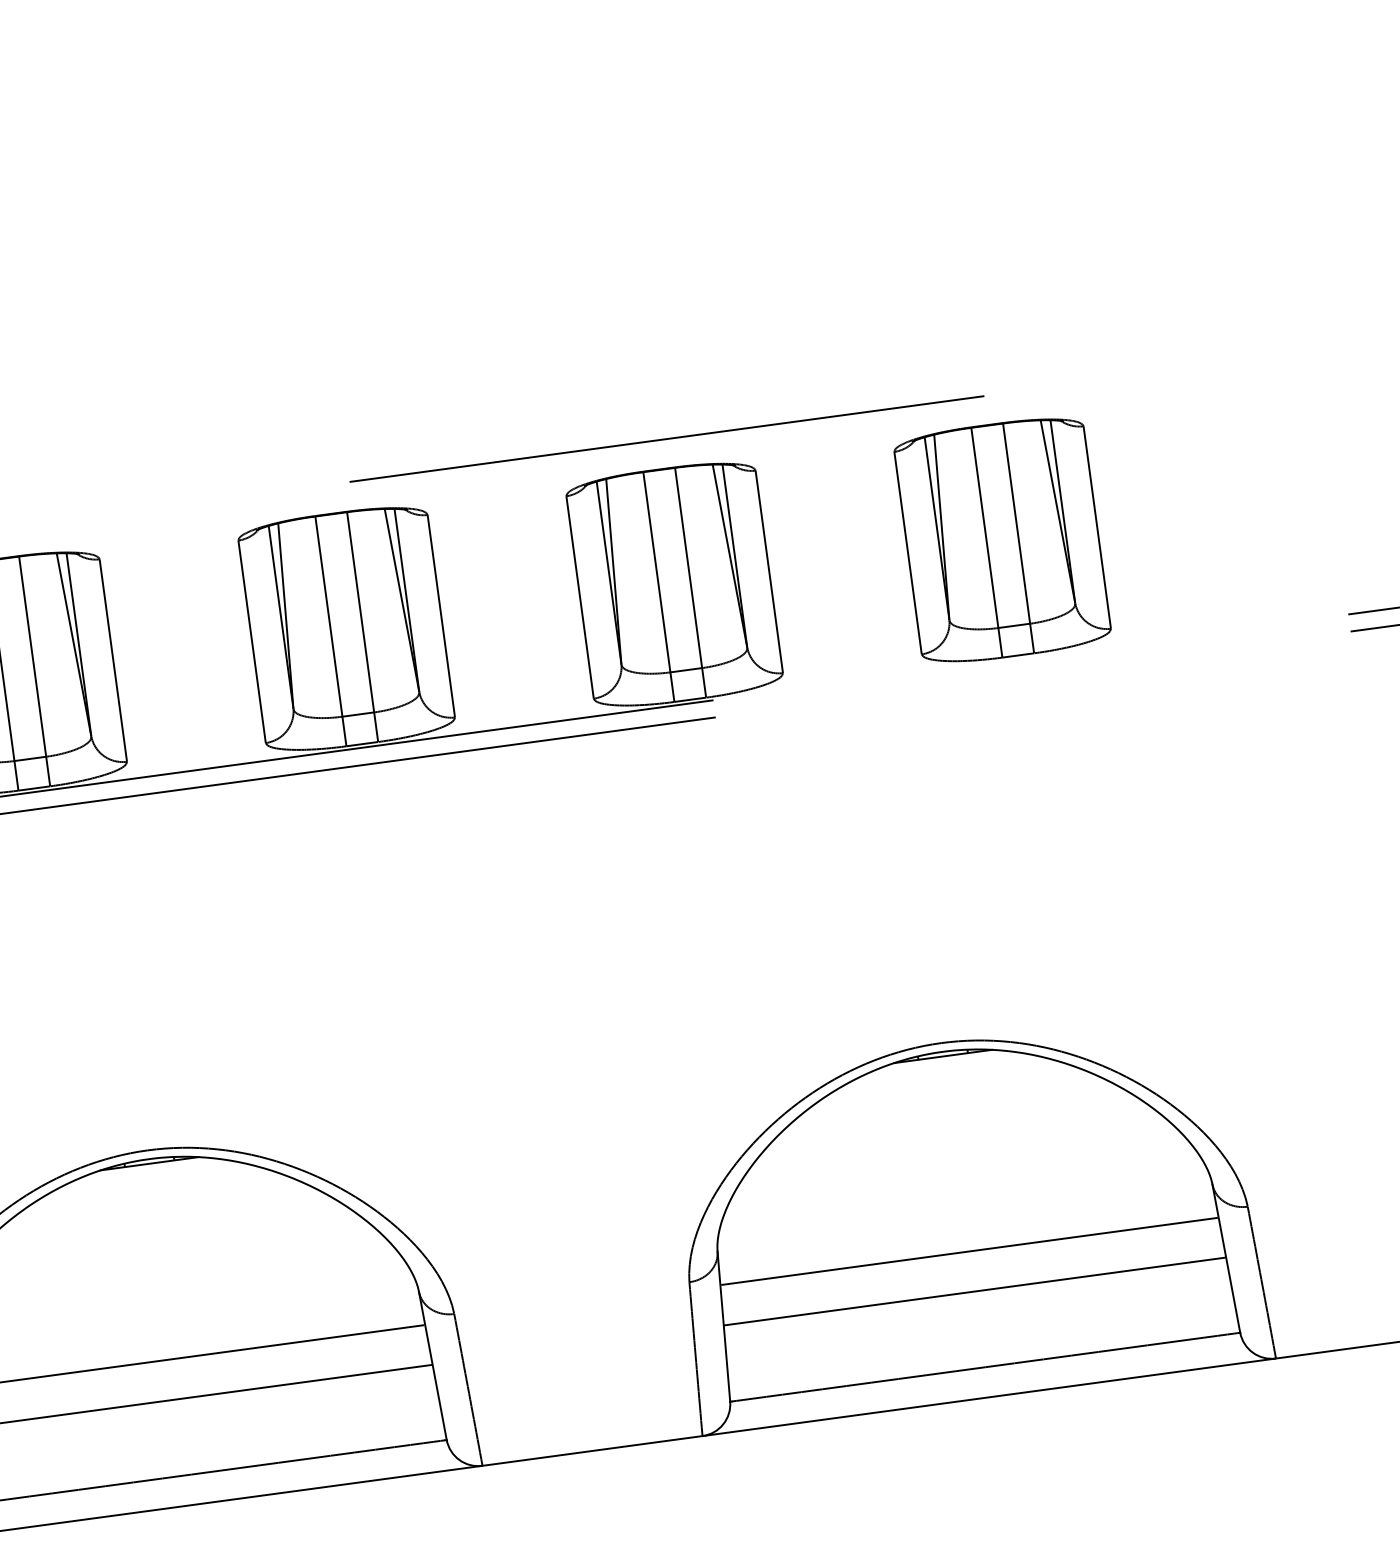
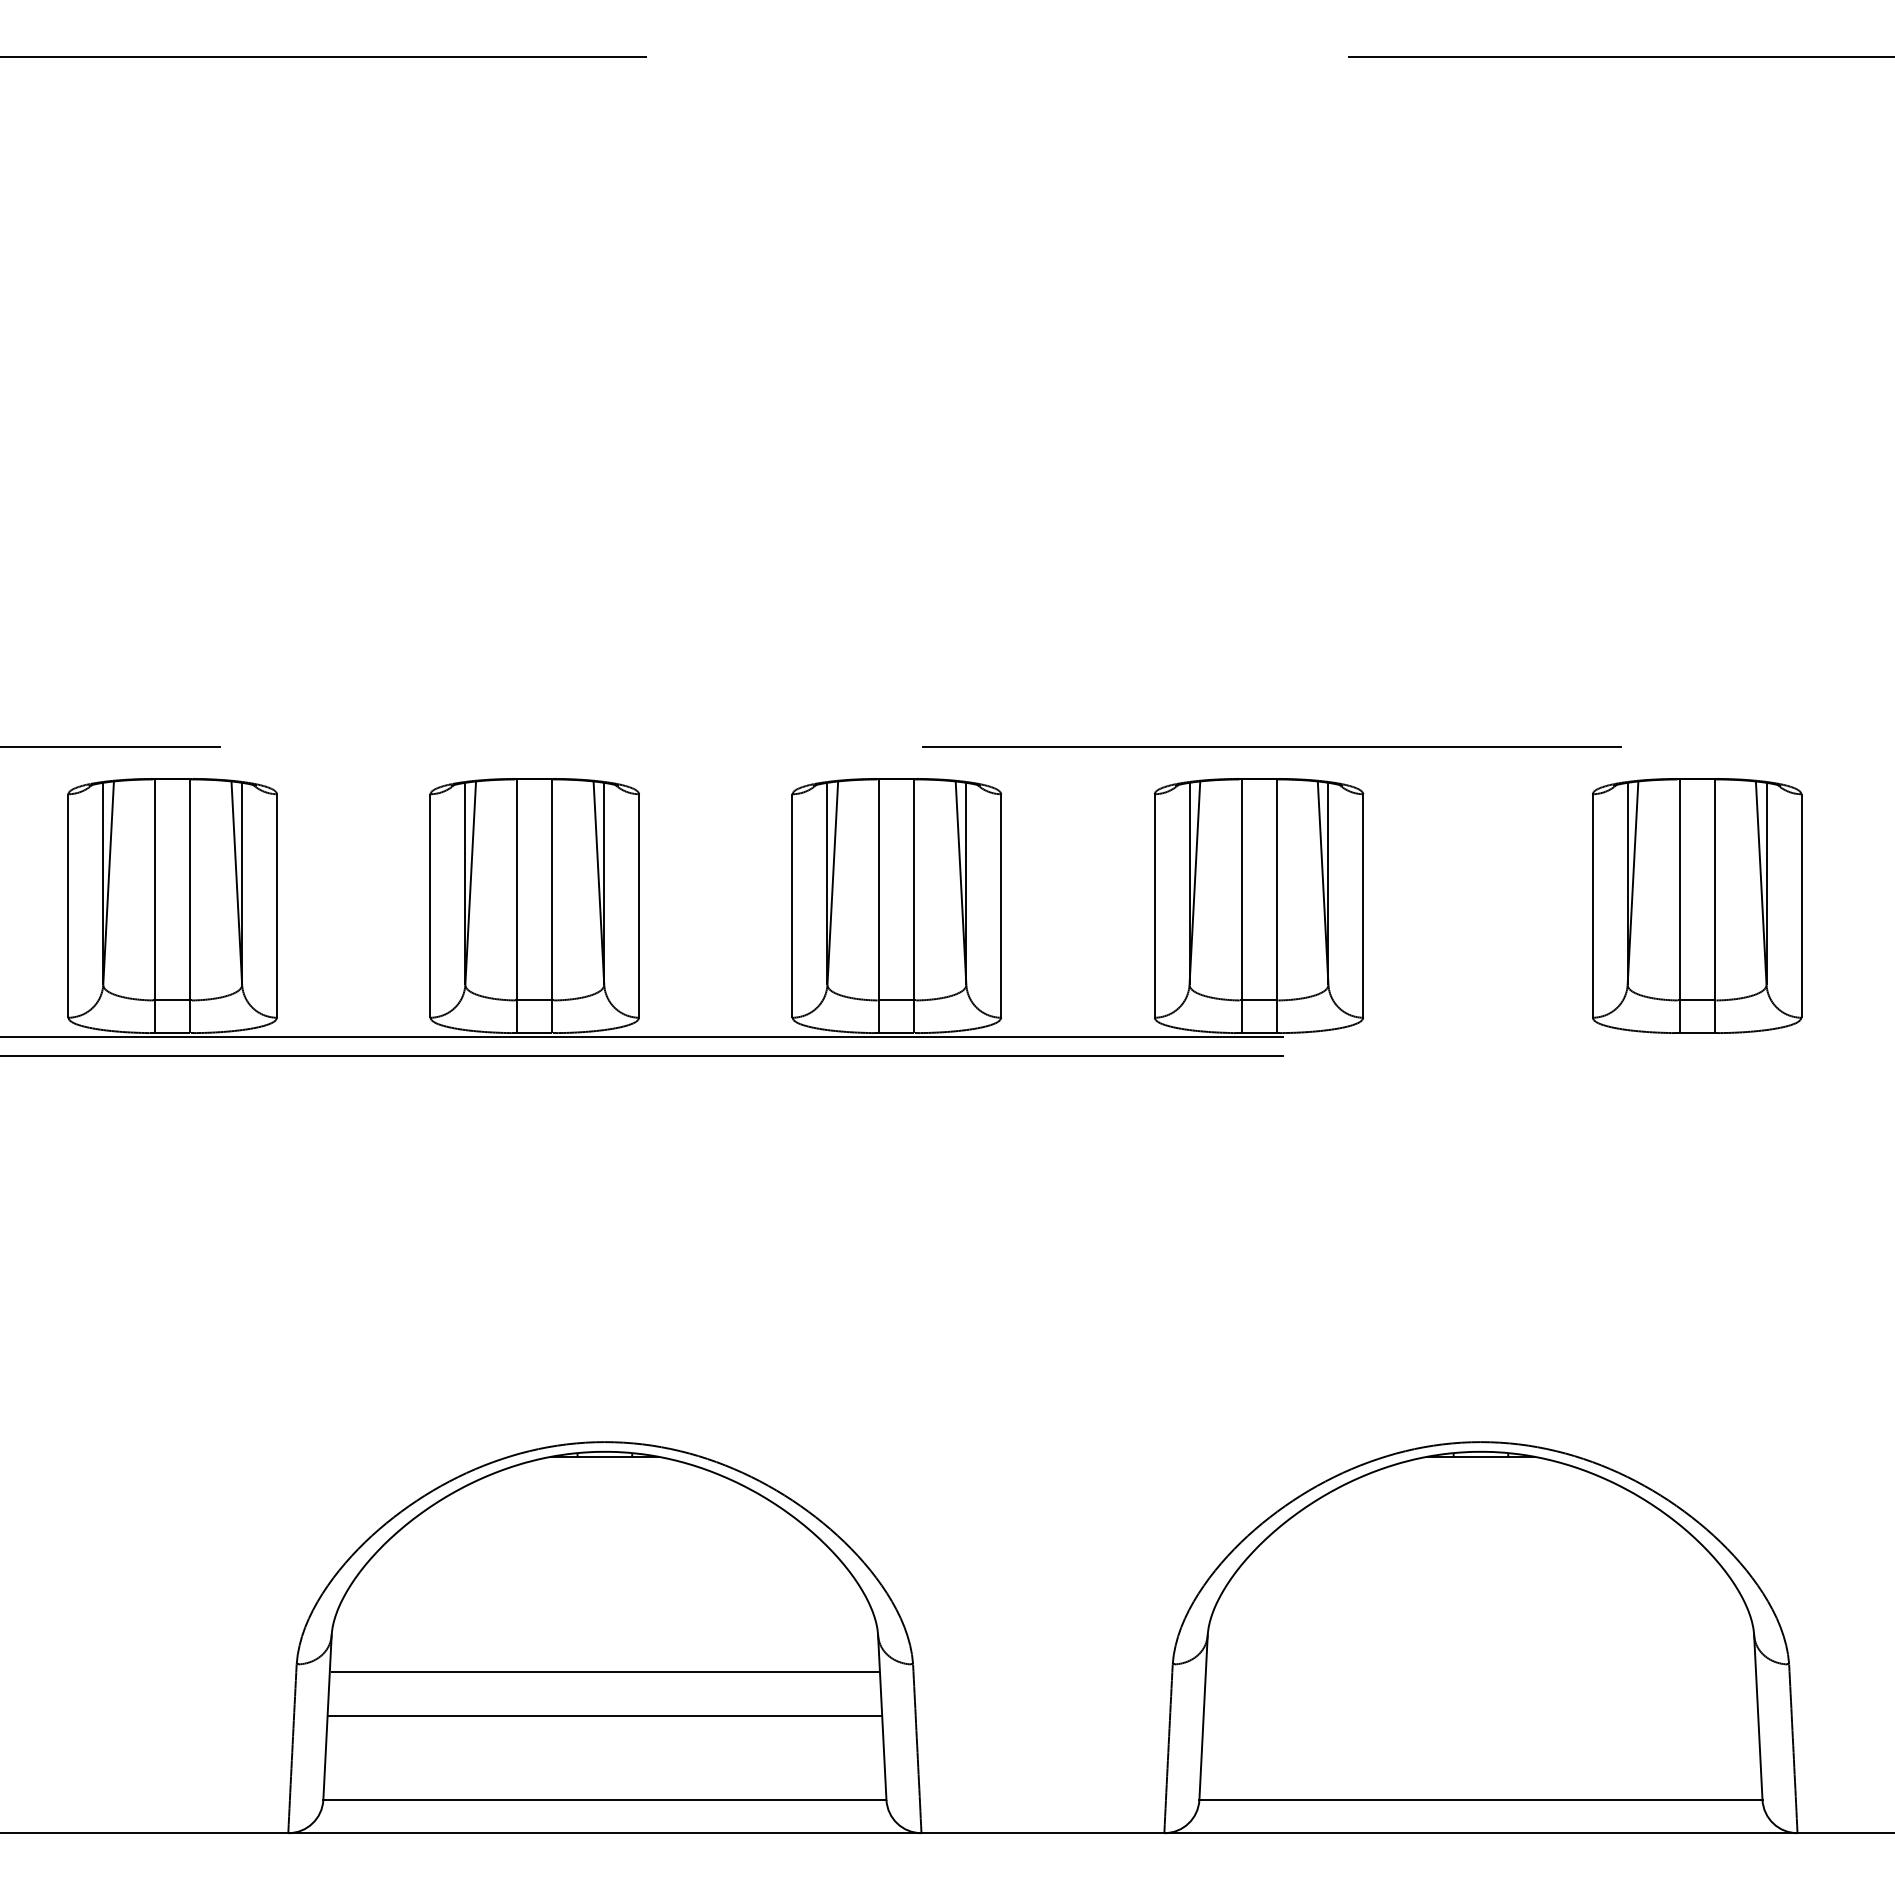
part: (1002, 539) -> (1697, 905), moved
line: (969, 1251) -> (1480, 1672), removed
line: (974, 1291) -> (1480, 1716), removed

